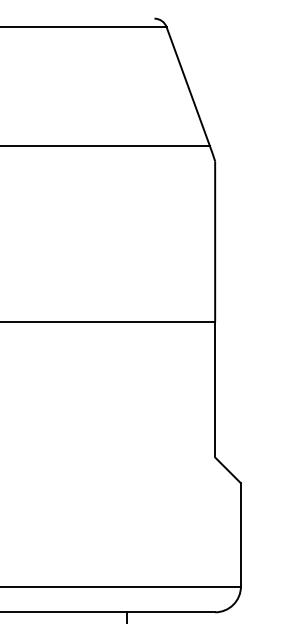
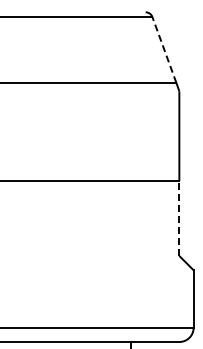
line: (188, 85) -> (164, 49), solid -> dashed
line: (215, 389) -> (179, 218), solid -> dashed

